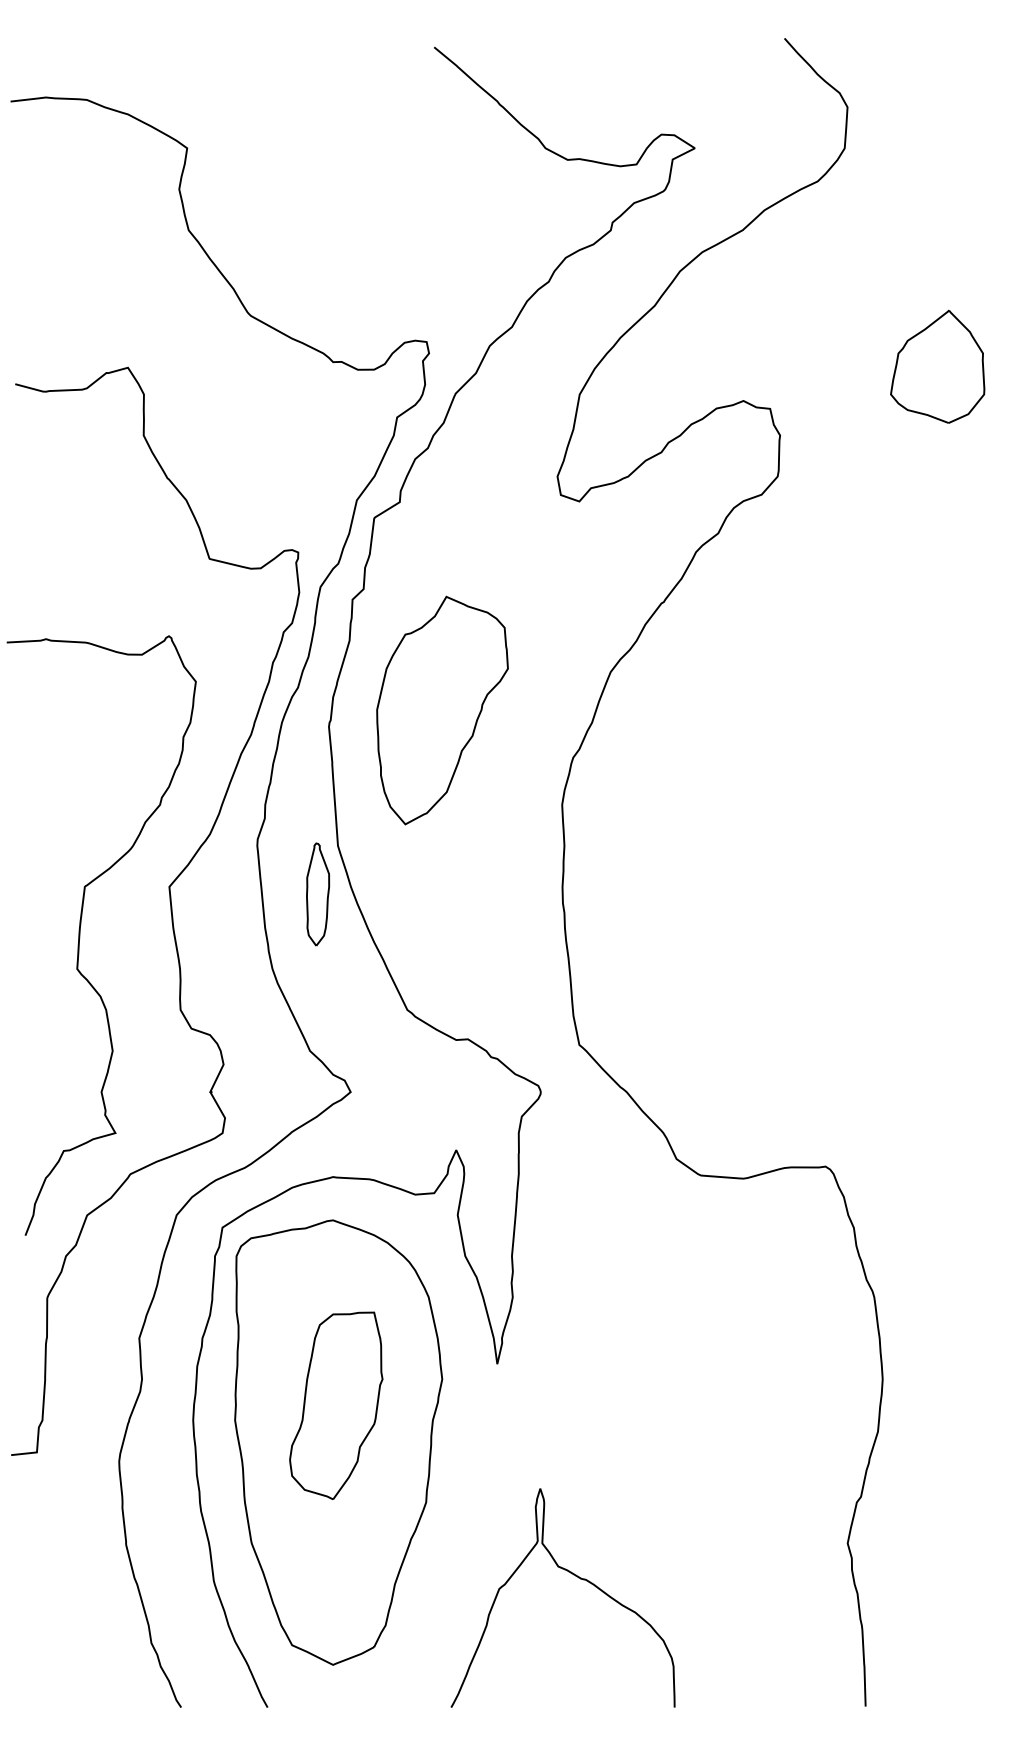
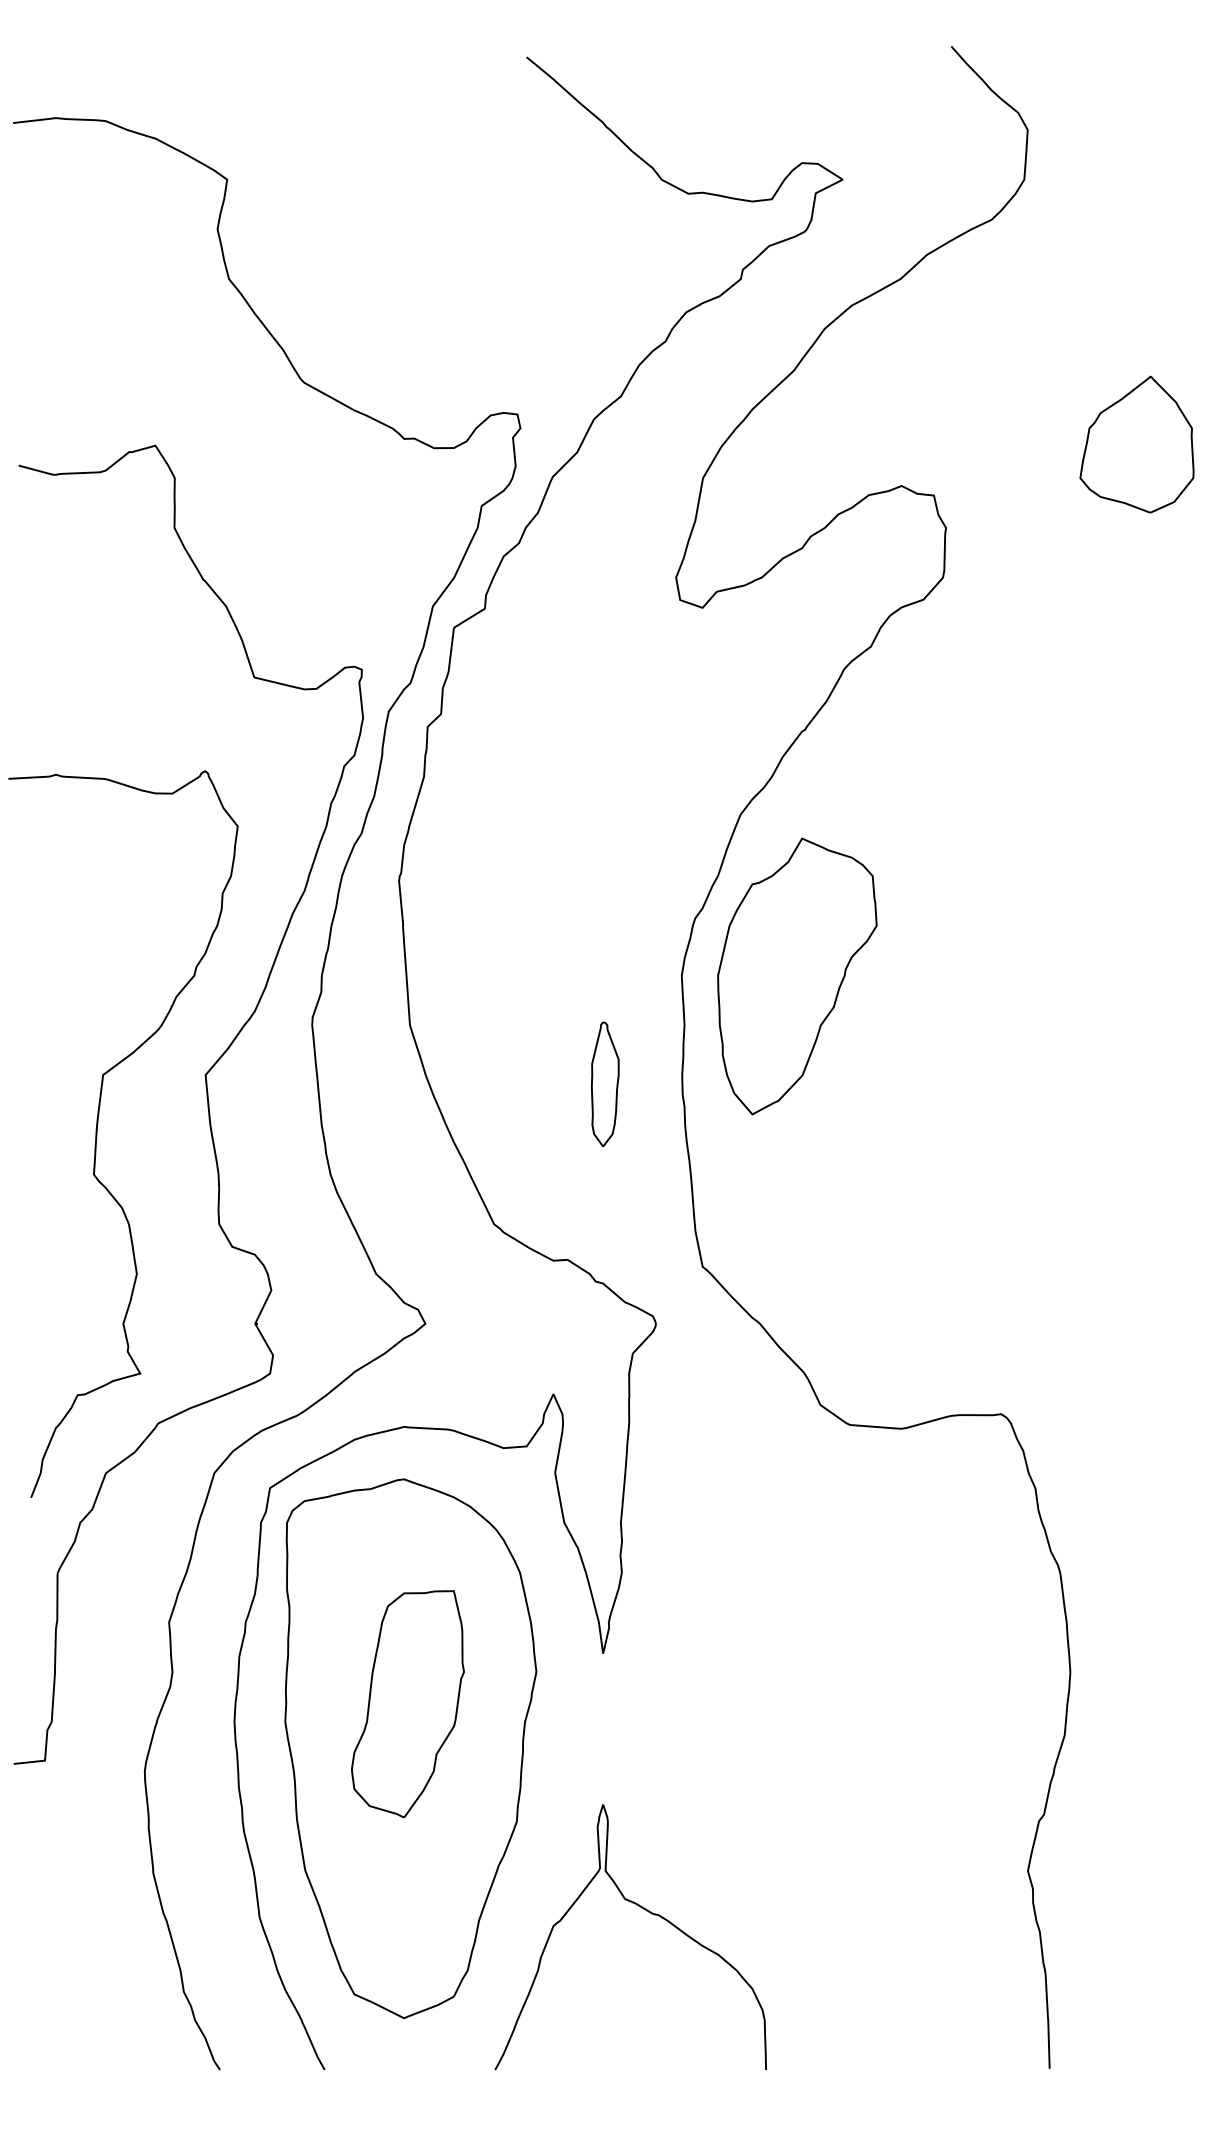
part: (442, 710) -> (797, 976), moved
part: (318, 894) -> (605, 1084), moved
curve: (573, 1575) -> (643, 1909), moved

